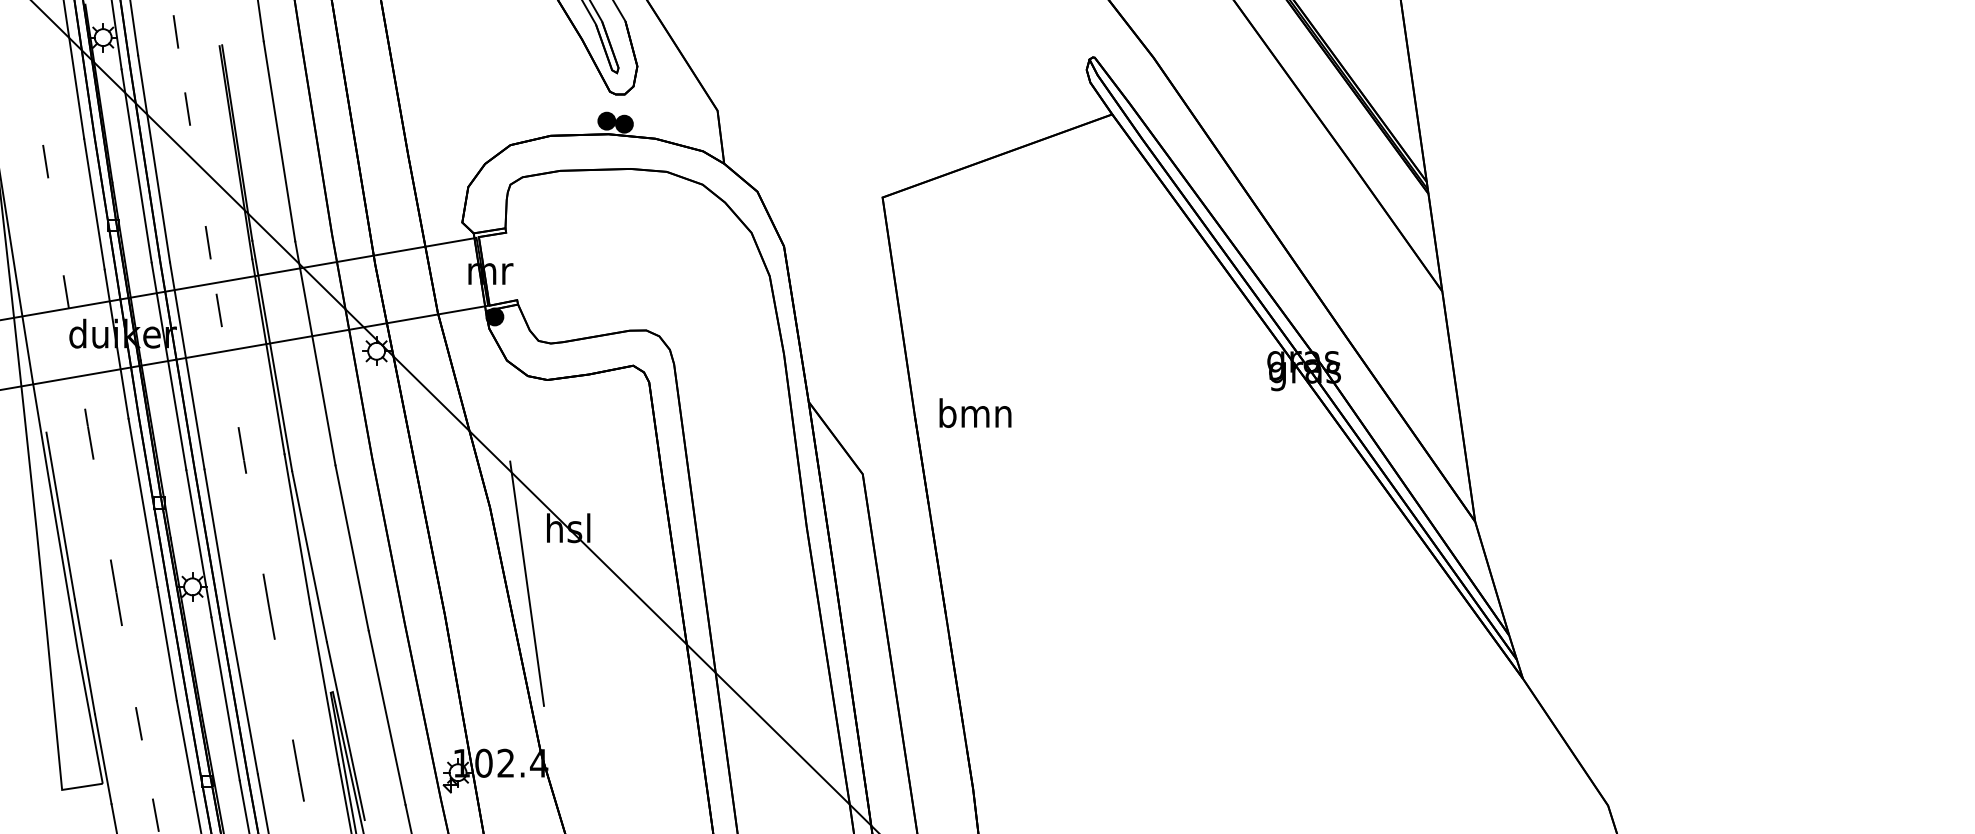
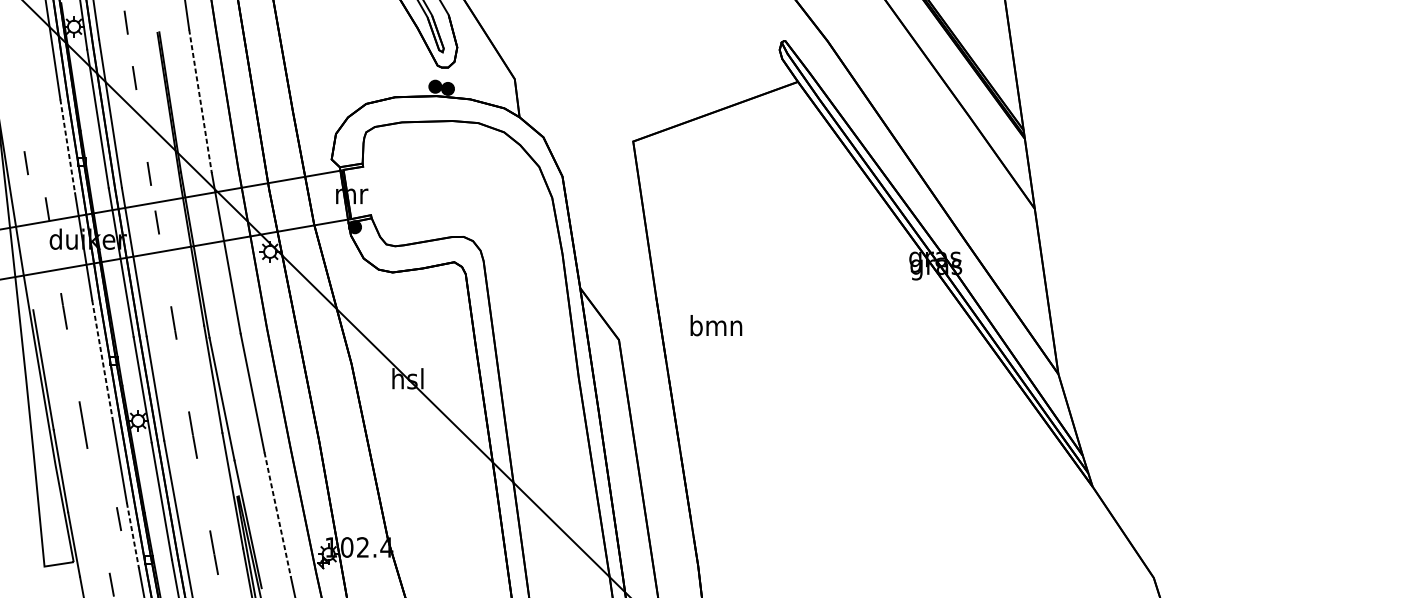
line: (279, 142) -> (200, 102), solid -> dashed
line: (45, 161) -> (26, 163), moved
line: (94, 204) -> (67, 146), solid -> dashed
text: (975, 412) -> (716, 325), moved
line: (143, 503) -> (102, 361), solid -> dashed
line: (527, 583) -> (378, 418), removed
line: (387, 717) -> (278, 514), solid -> dashed
line: (138, 723) -> (118, 518), moved
line: (185, 747) -> (133, 536), solid -> dashed

